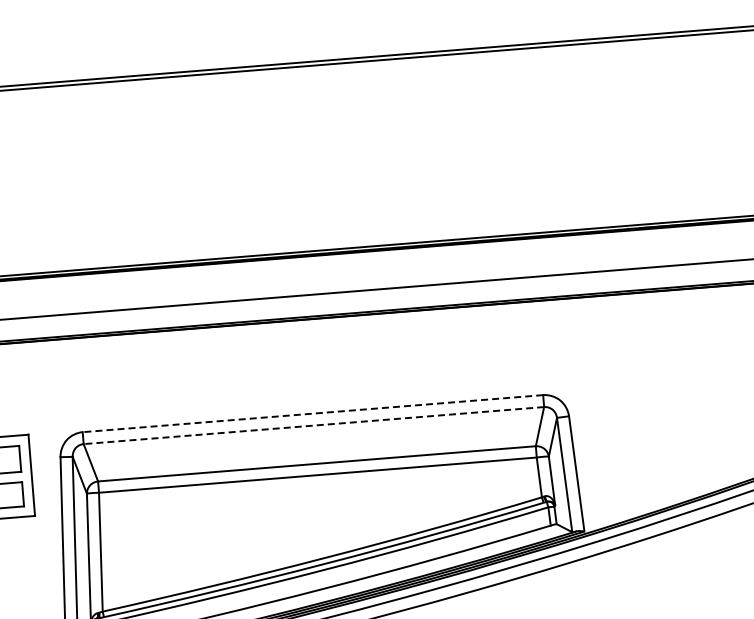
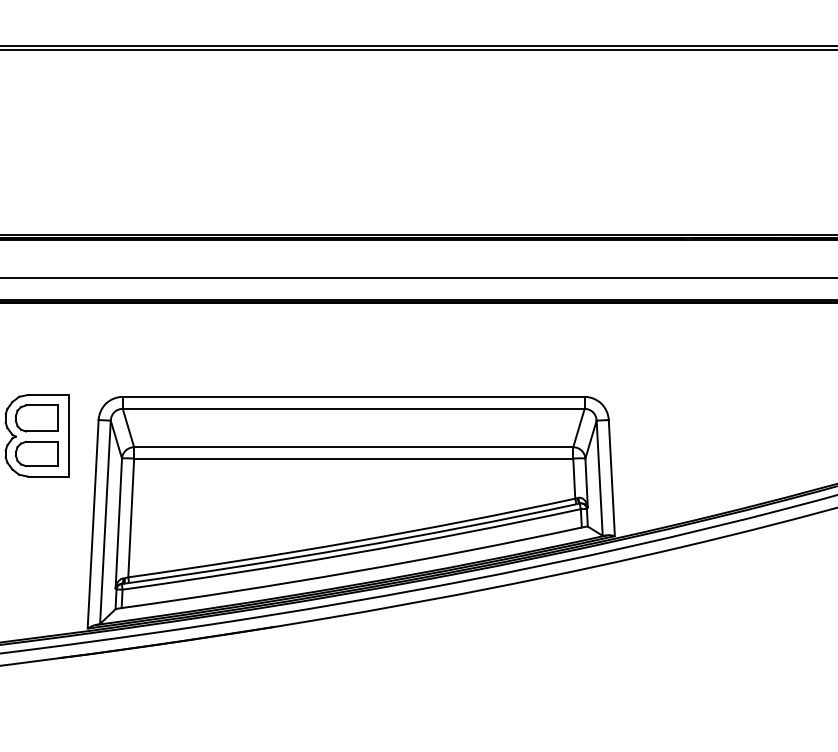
line: (312, 413) -> (353, 396), dashed -> solid
line: (313, 425) -> (353, 408), dashed -> solid

